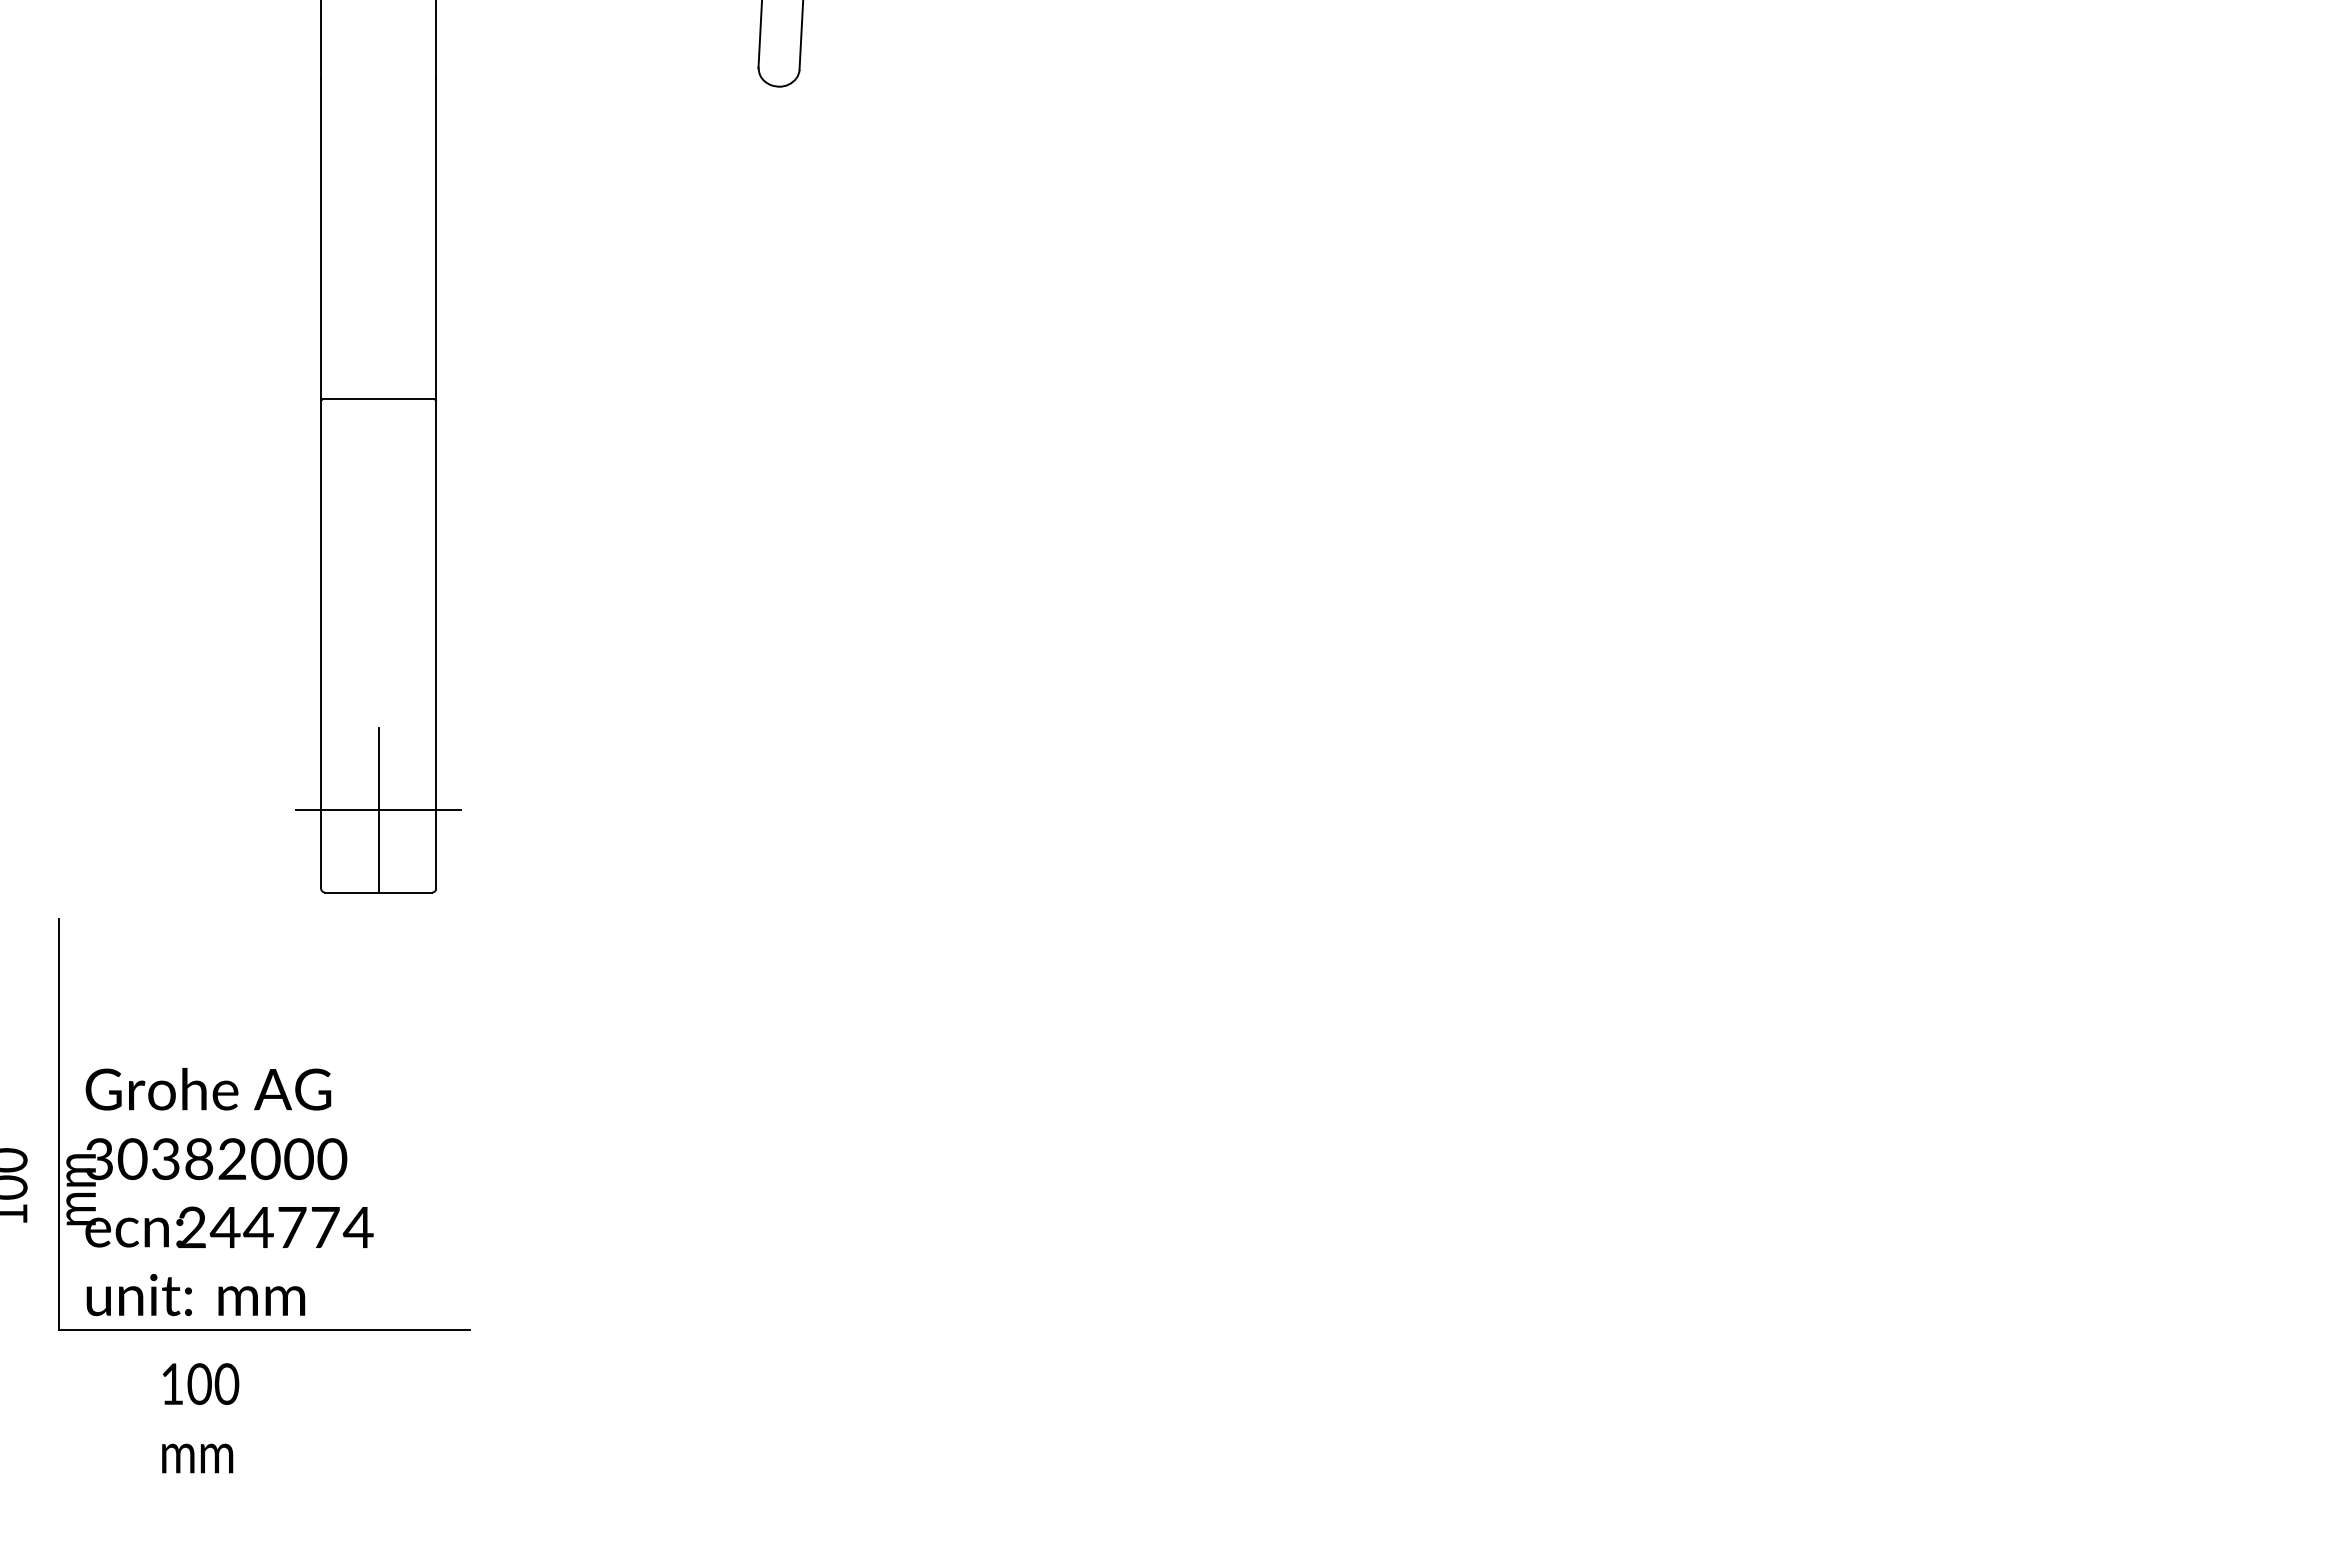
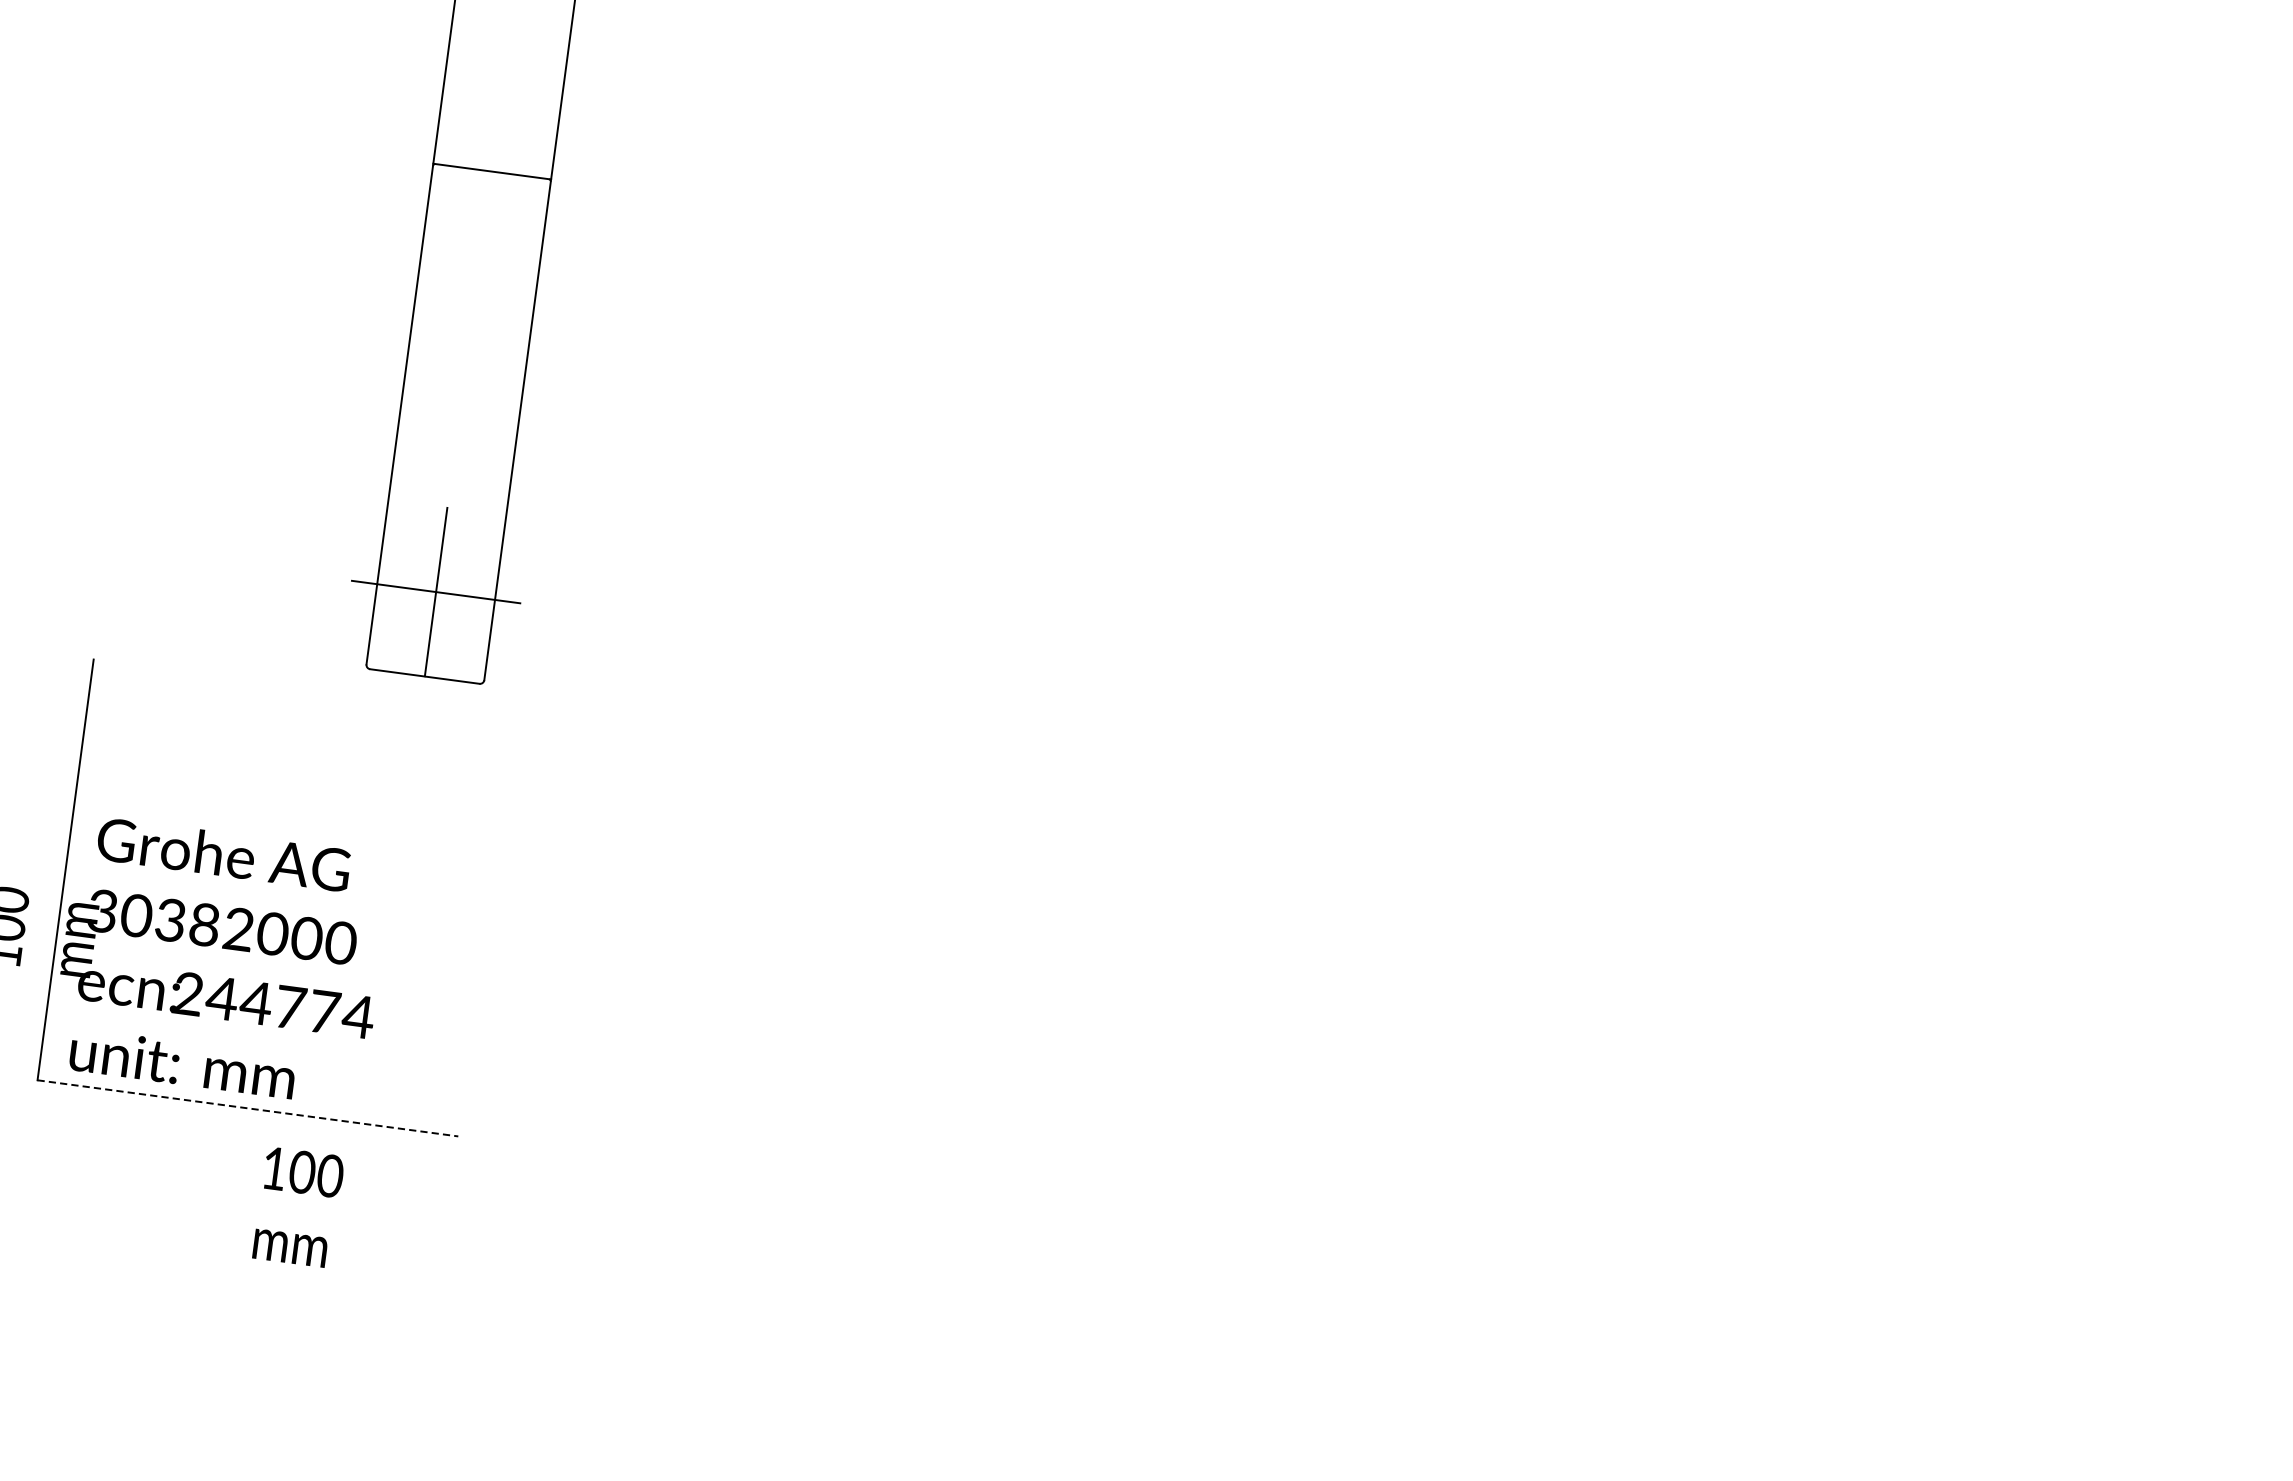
line: (264, 1329) -> (248, 1108), solid -> dashed
text: (200, 1418) -> (298, 1207), moved

